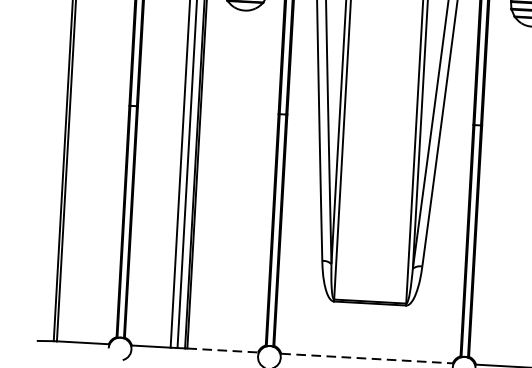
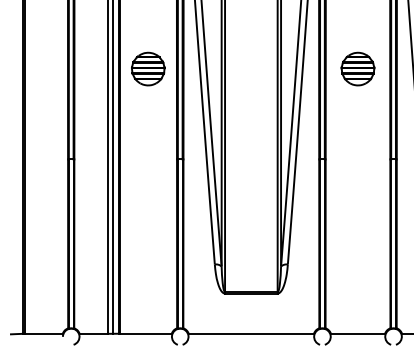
line: (222, 350) -> (145, 333), dashed -> solid
line: (367, 358) -> (251, 333), dashed -> solid

